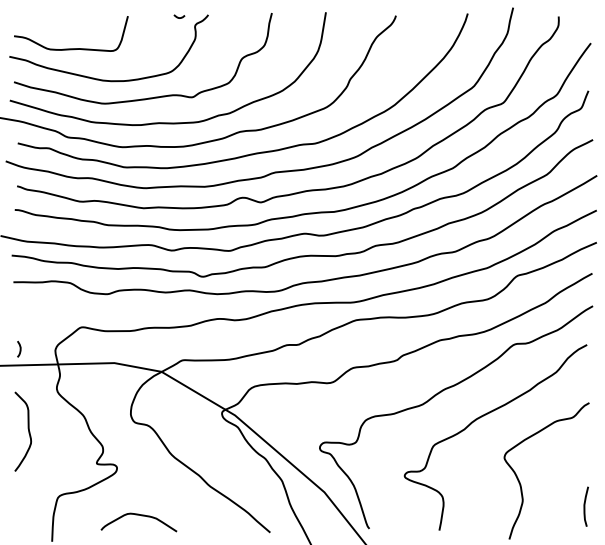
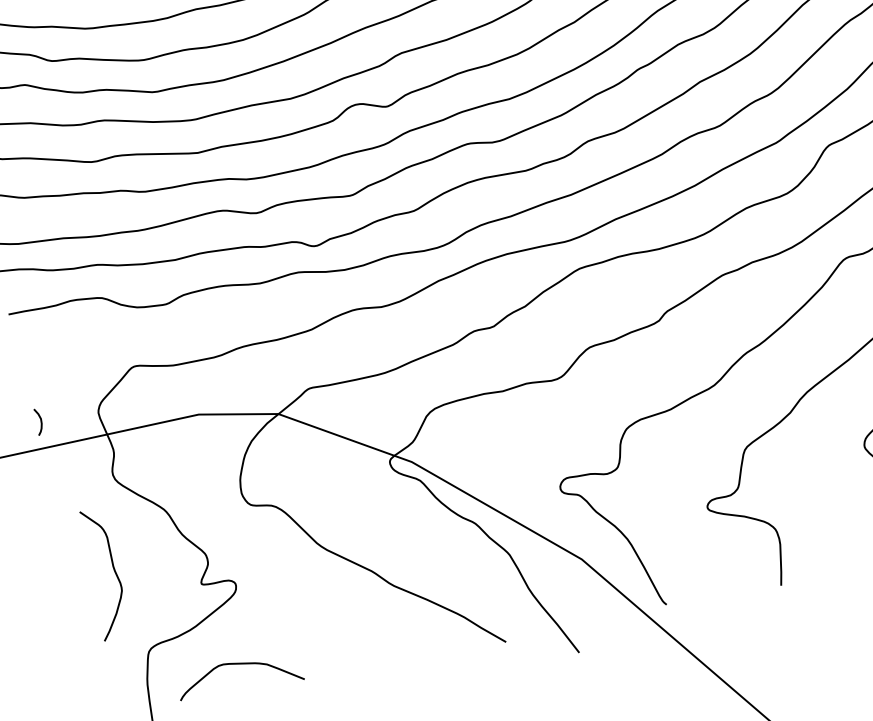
curve: (27, 428) -> (111, 567), moved
curve: (141, 516) -> (242, 665), moved

